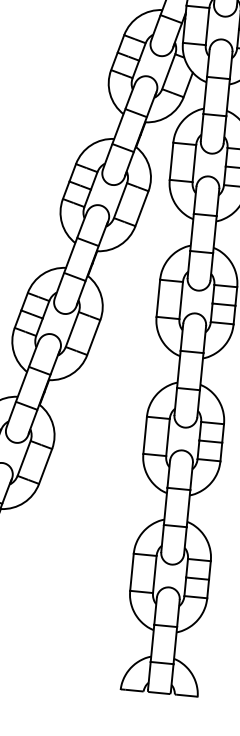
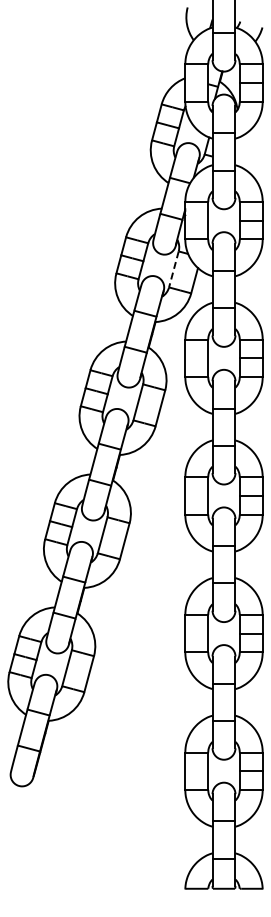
line: (168, 71) -> (173, 269), solid -> dashed

